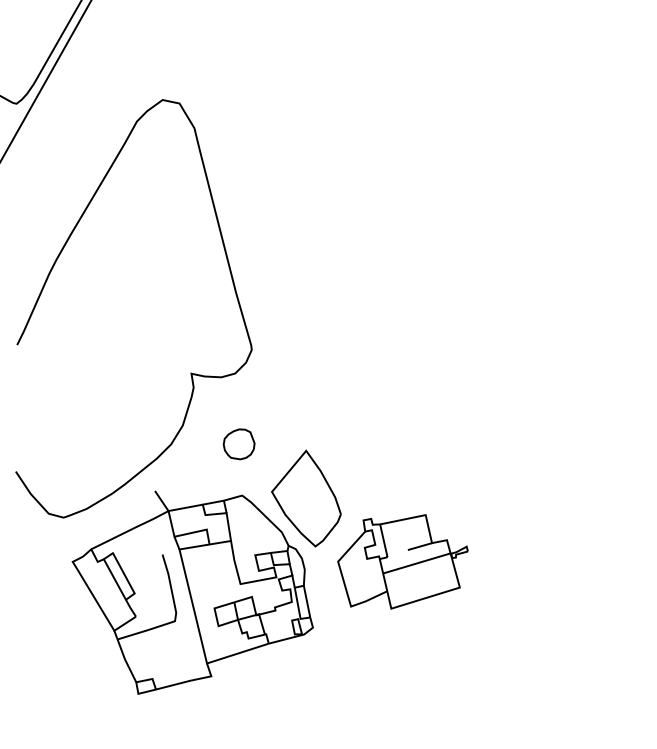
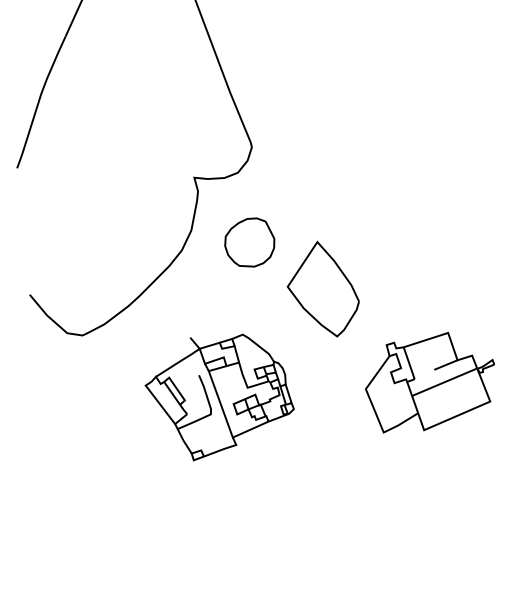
part: (238, 444) -> (249, 243), size x1.6
part: (402, 561) -> (430, 381), moved
part: (192, 592) -> (219, 396), size x0.6

